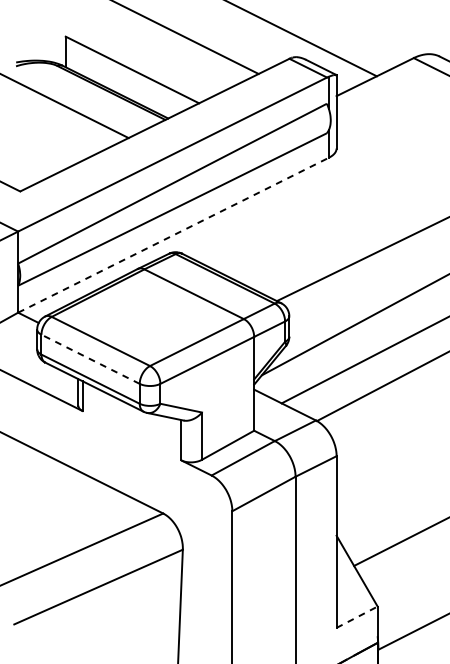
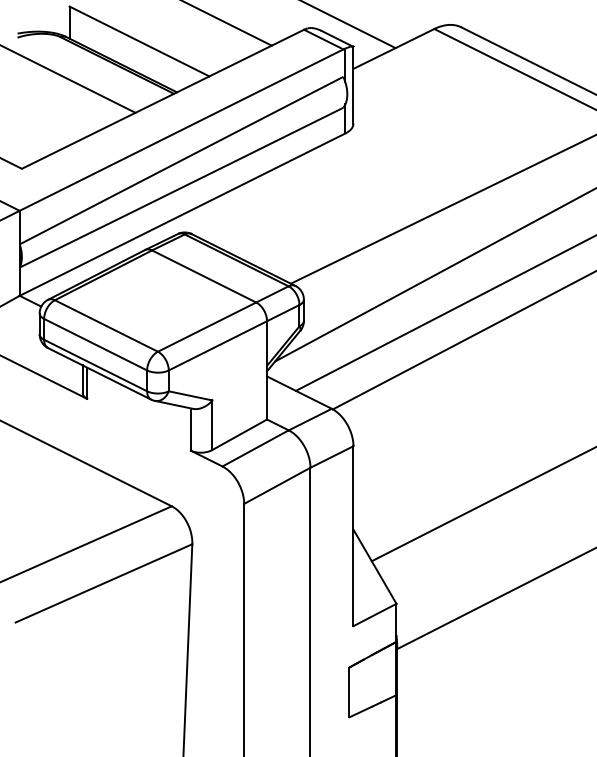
line: (173, 235) -> (182, 214), dashed -> solid
line: (90, 359) -> (95, 344), dashed -> solid
line: (357, 616) -> (375, 614), dashed -> solid

